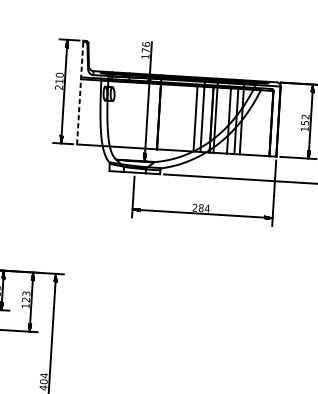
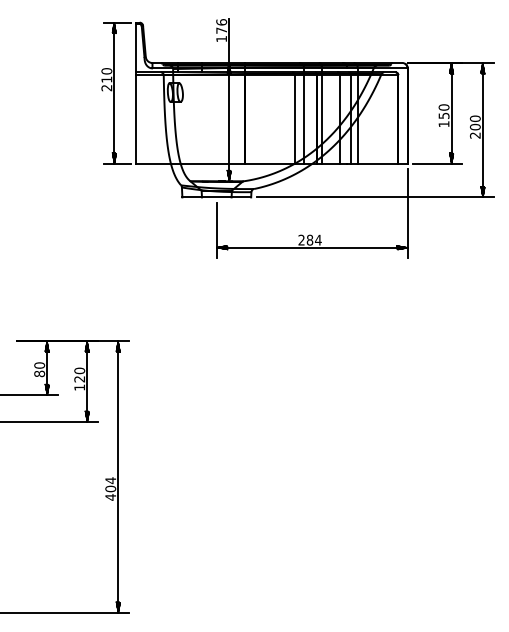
line: (80, 92) -> (136, 93), dashed -> solid
text: (305, 116) -> (443, 107), 152 -> 150
text: (26, 293) -> (79, 370), 123 -> 120

